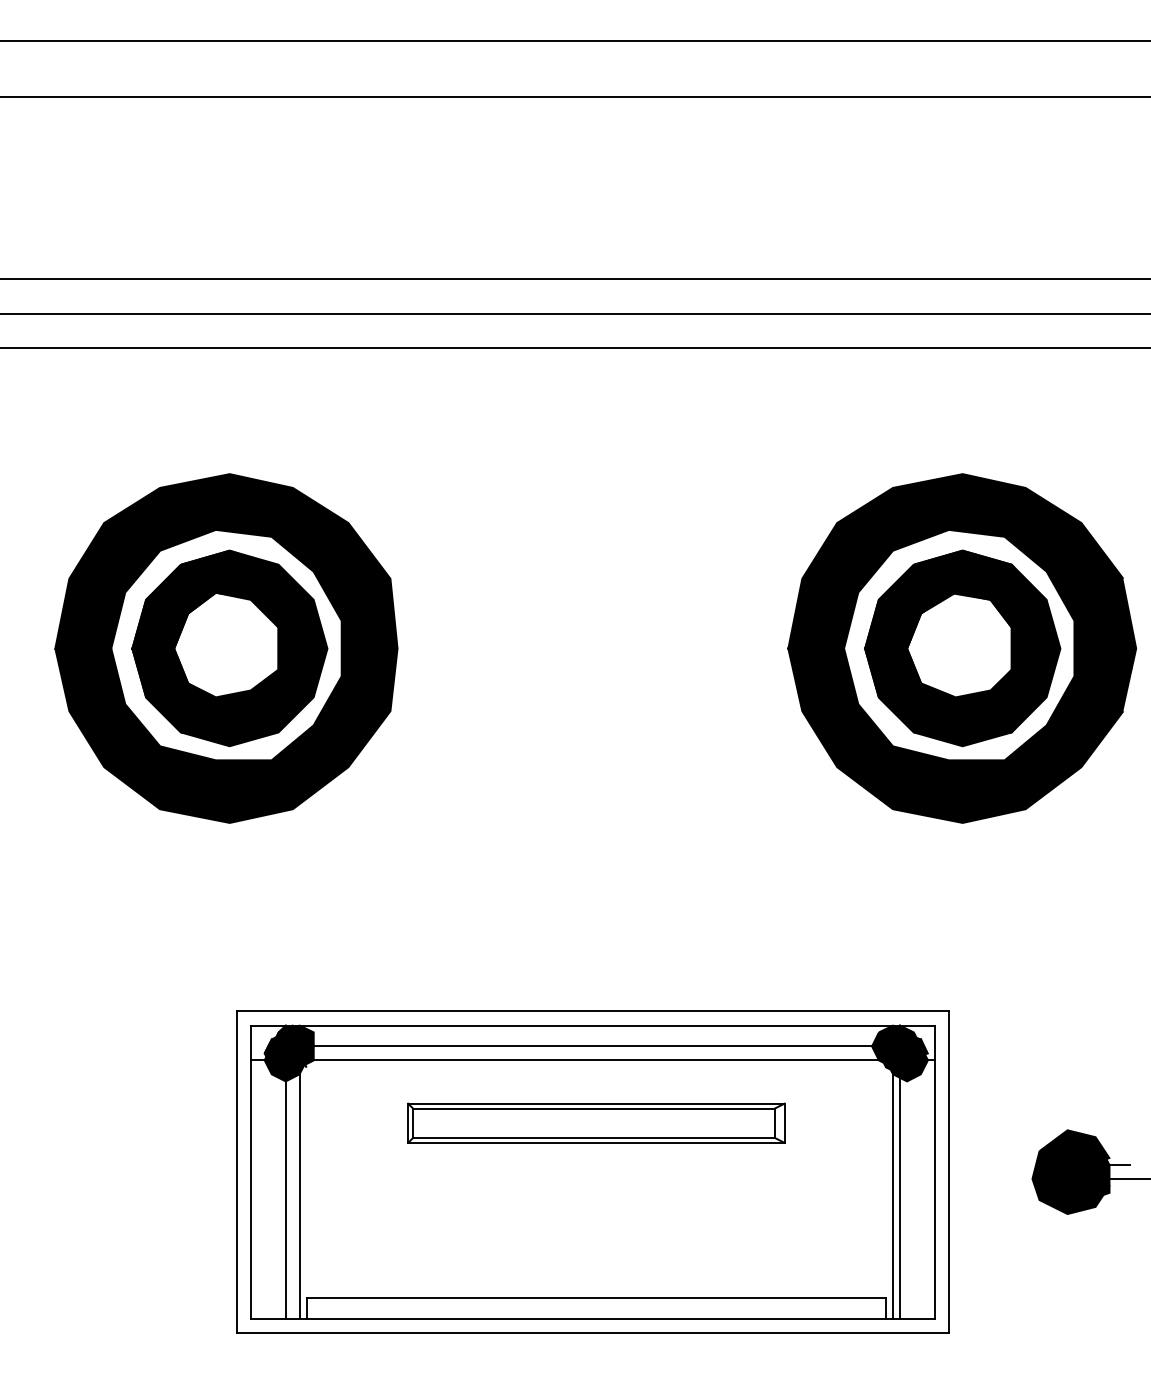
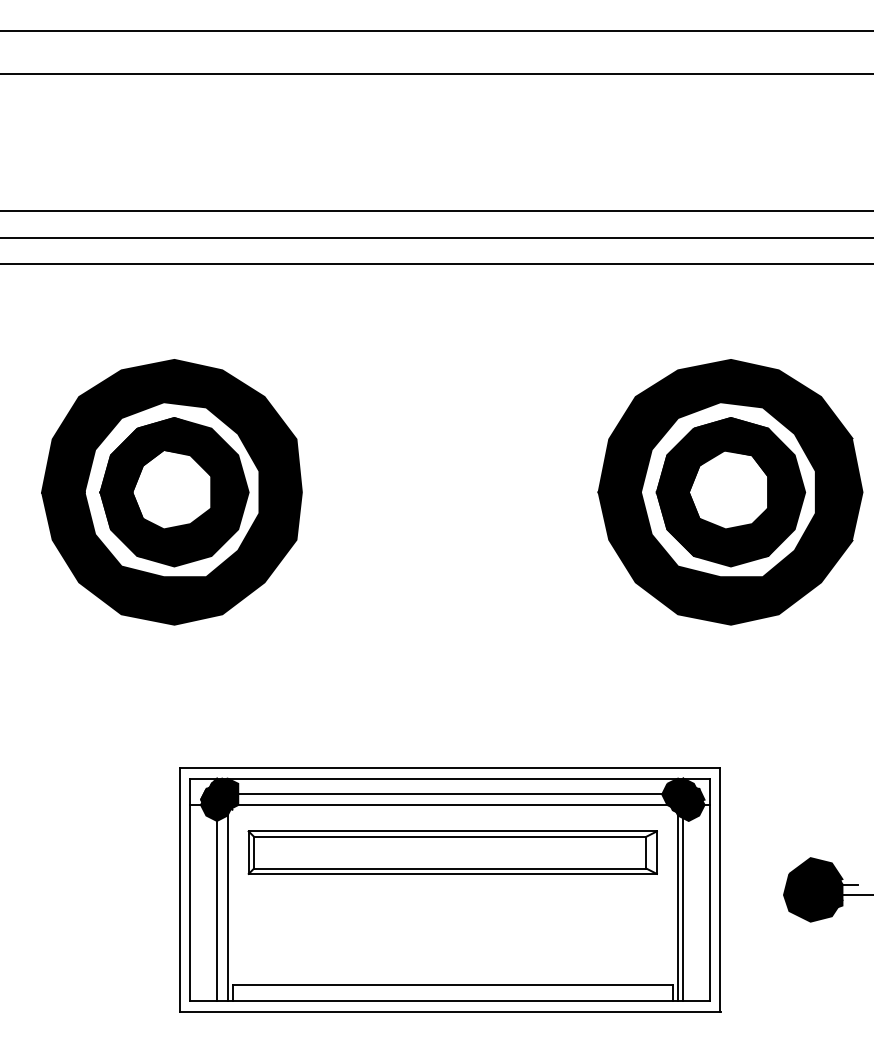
part: (596, 1123) -> (452, 852), size x1.43

